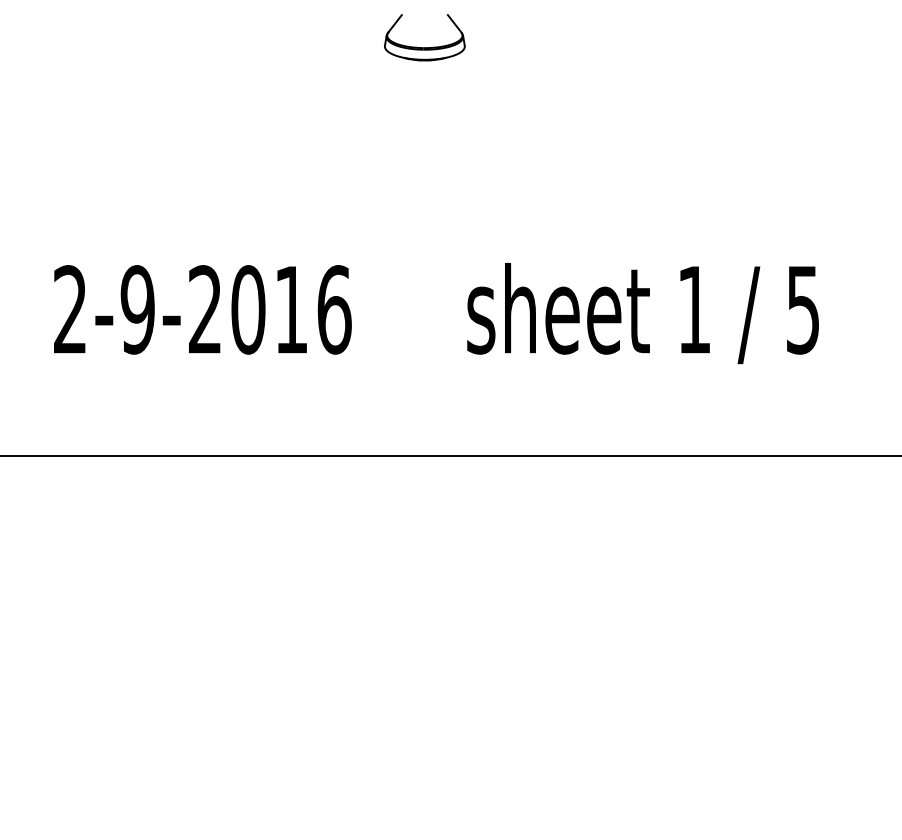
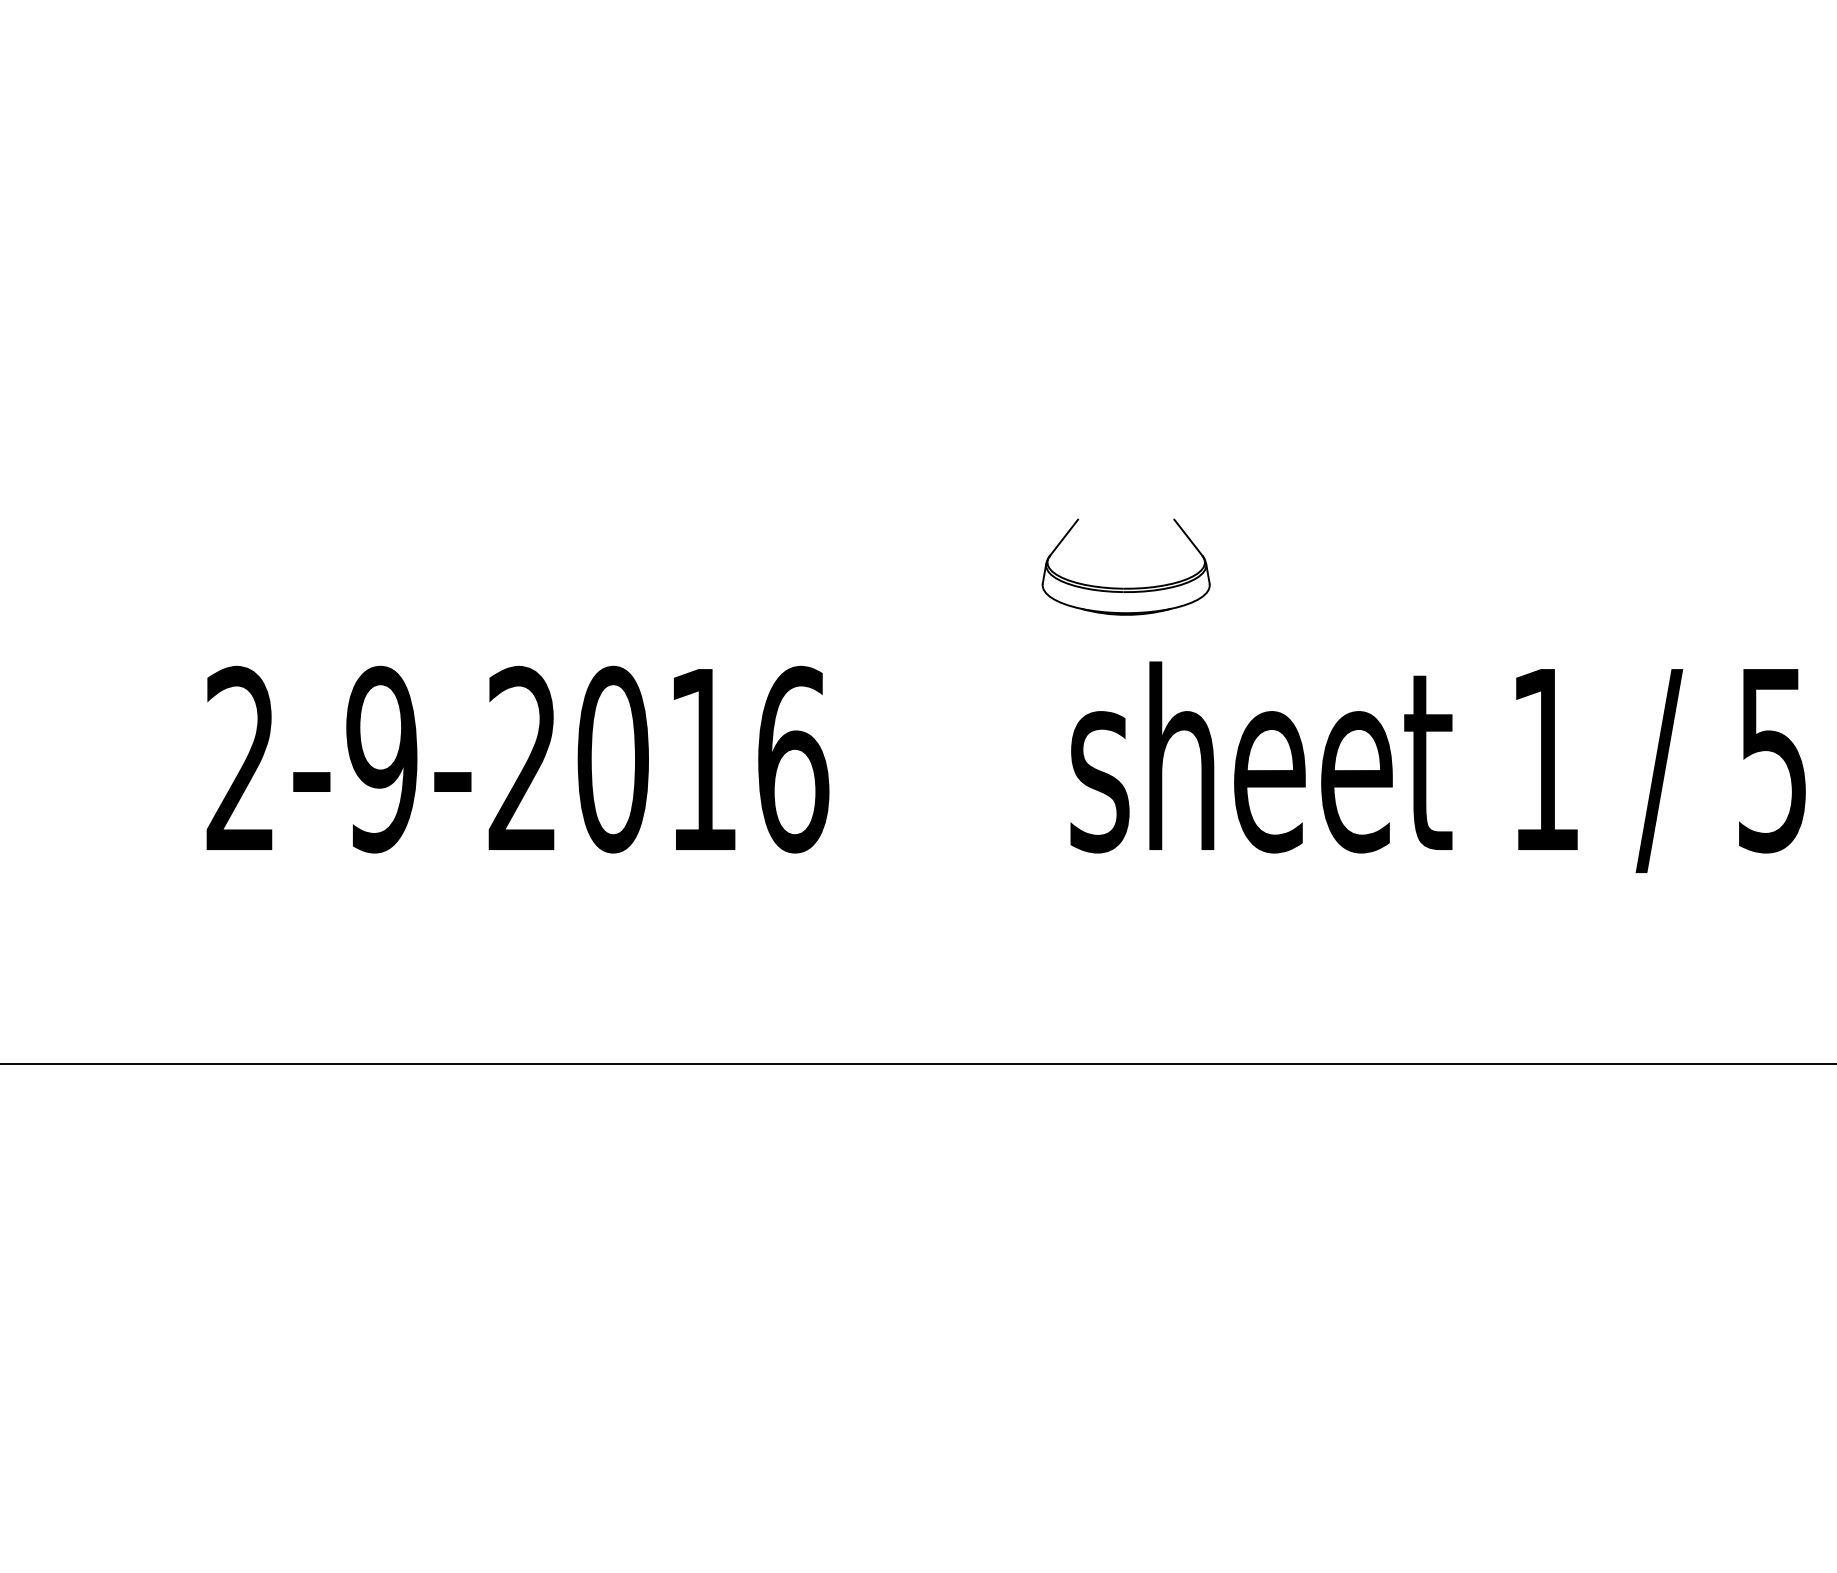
part: (424, 47) -> (1125, 587), moved

